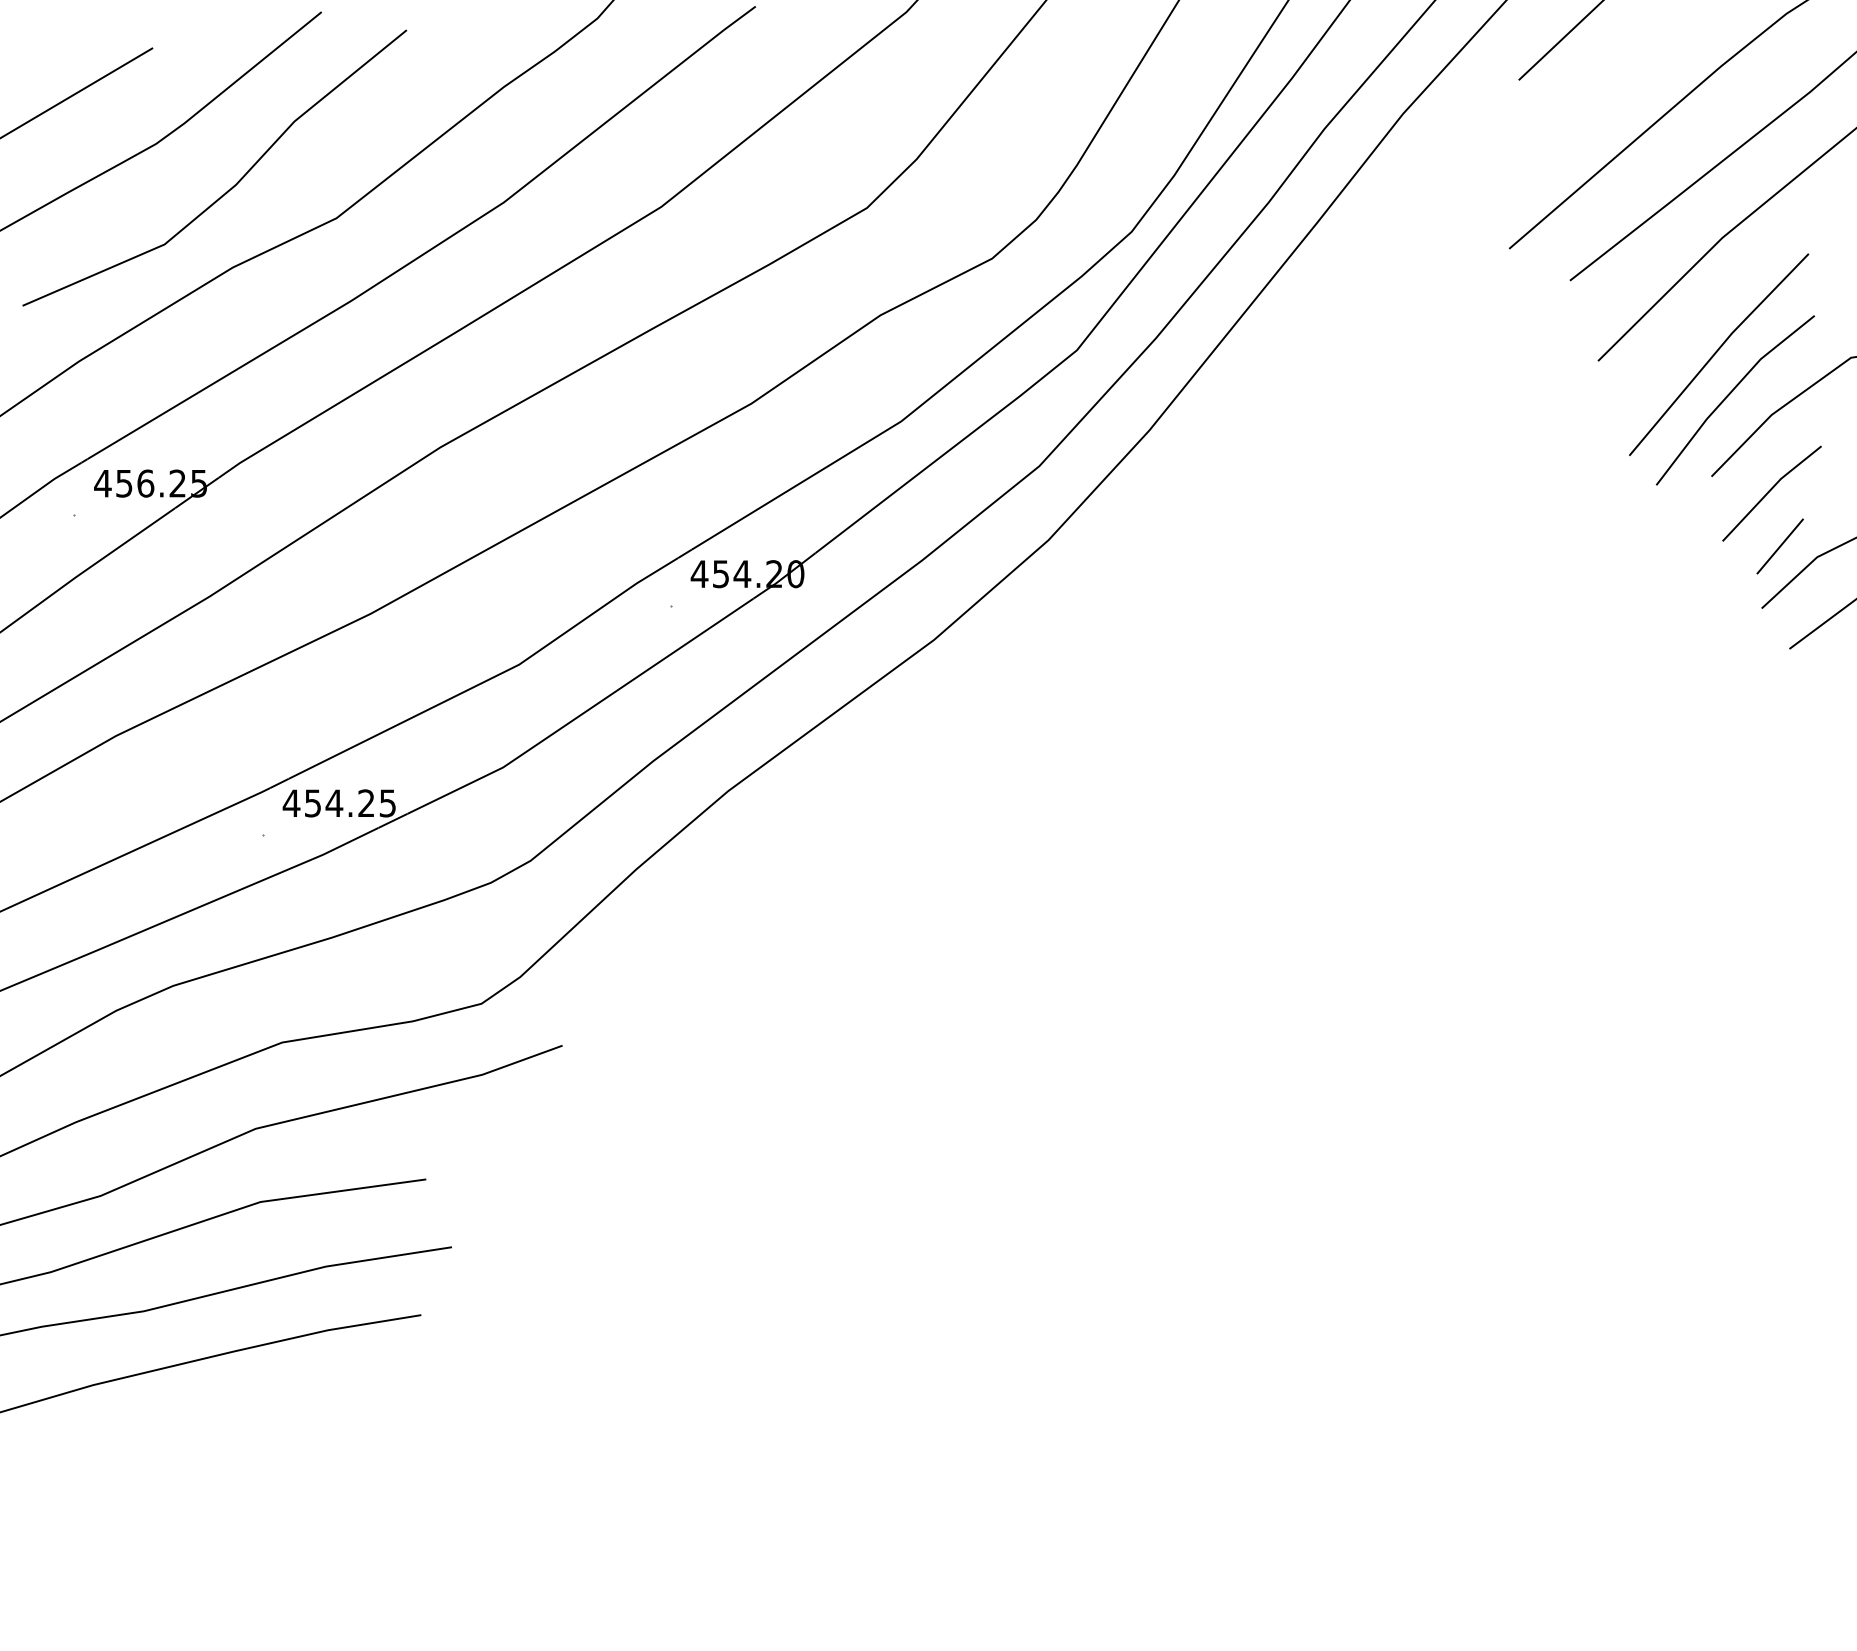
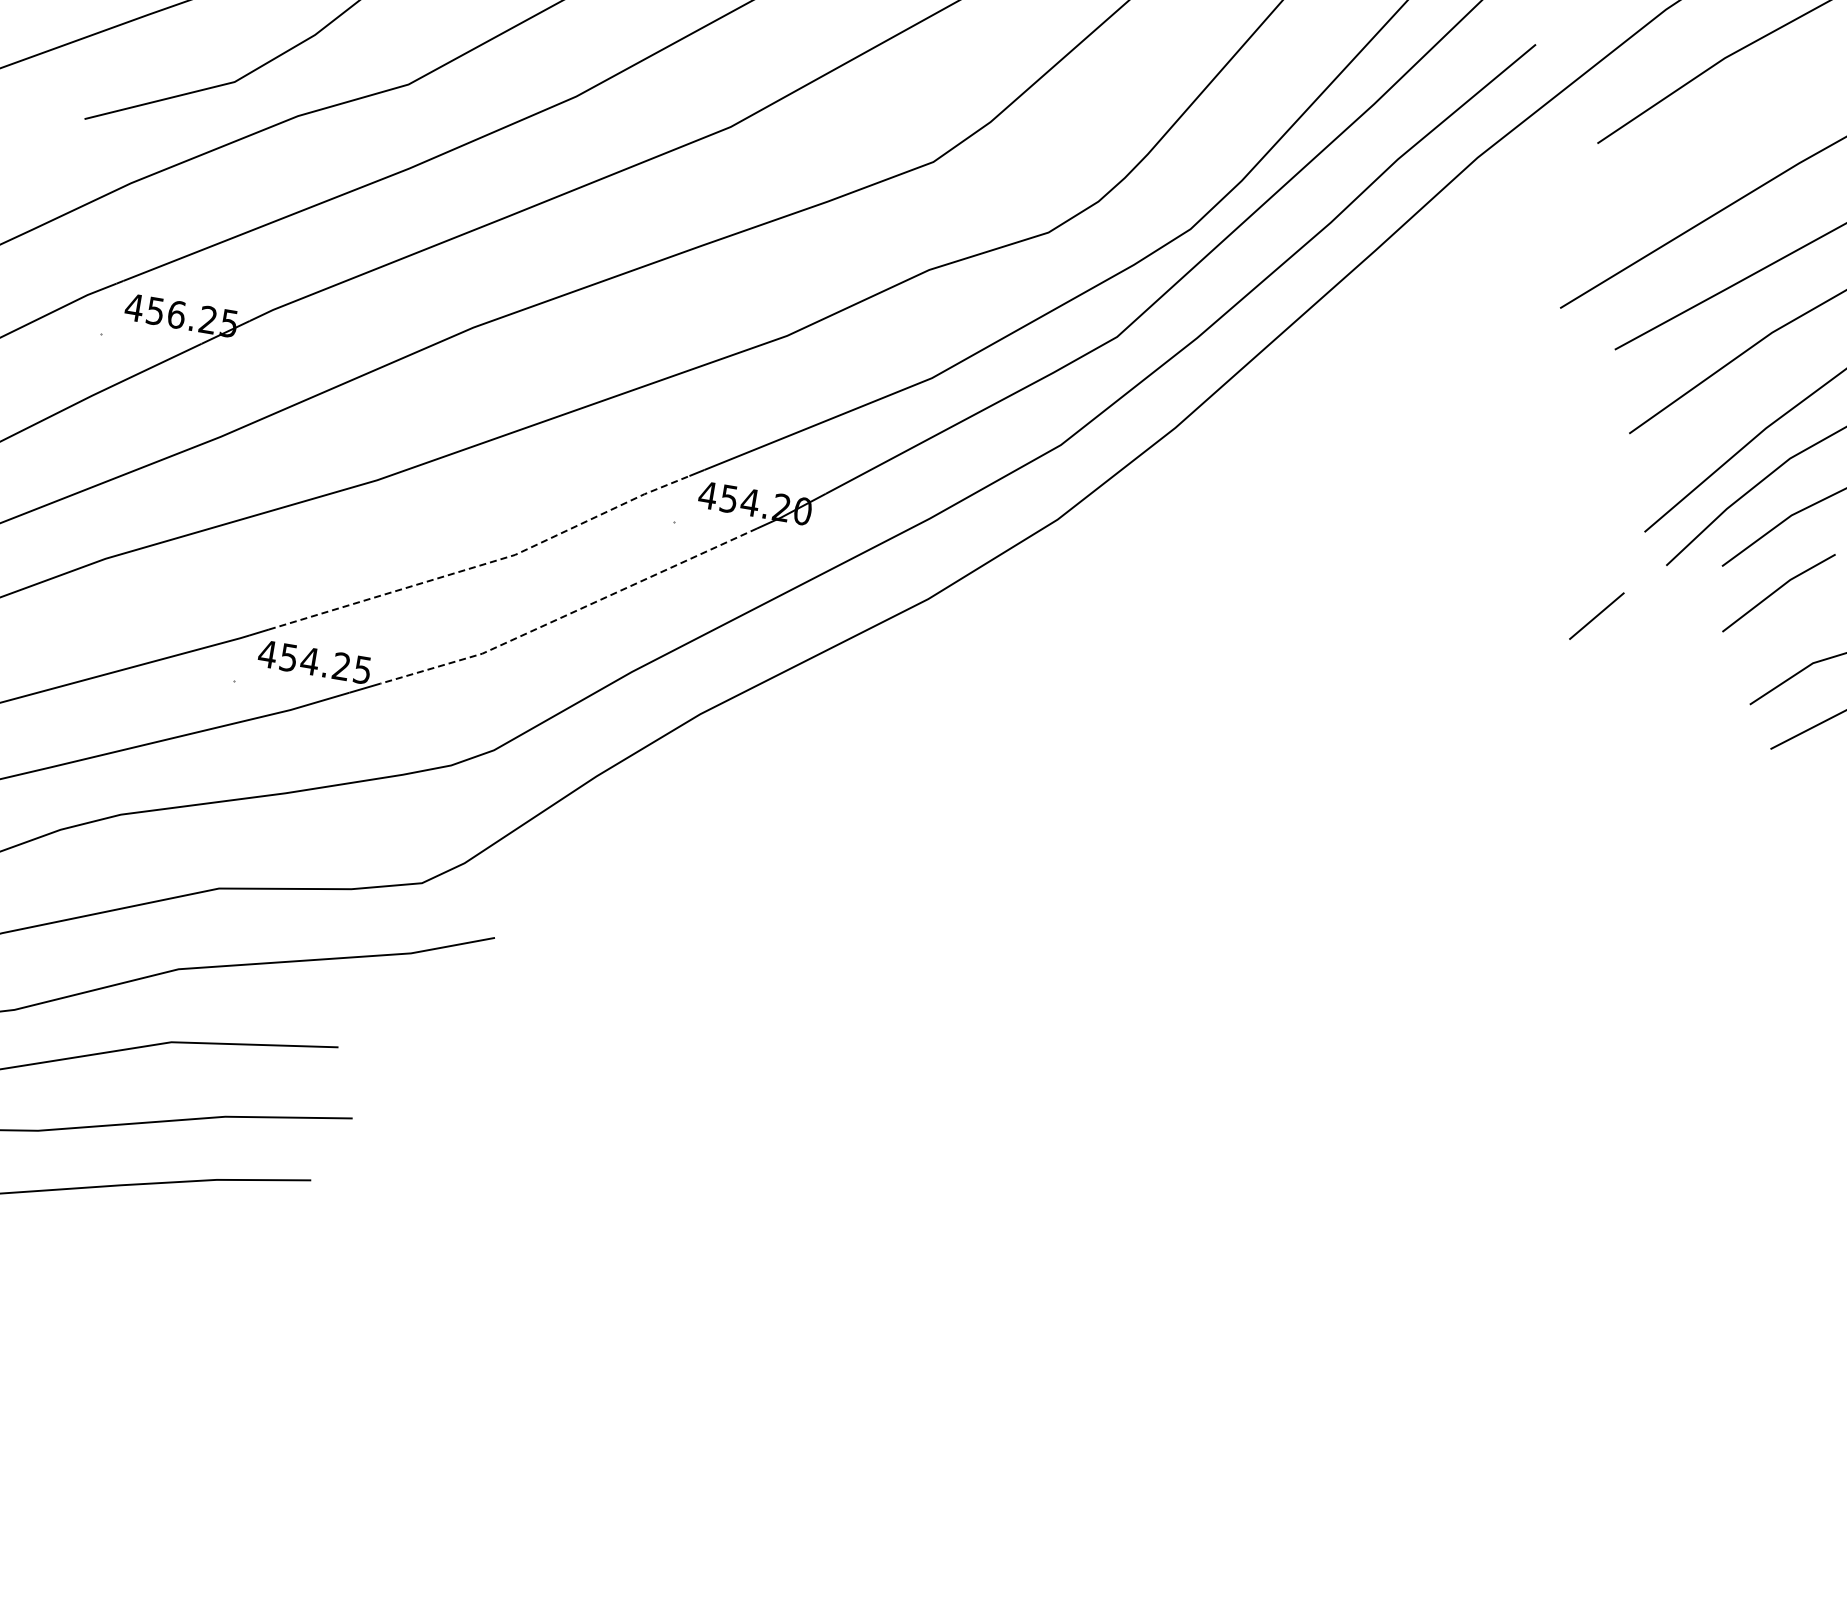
line: (1779, 546) -> (1596, 616), moved
line: (490, 678) -> (484, 563), solid -> dashed
line: (583, 713) -> (570, 613), solid -> dashed

